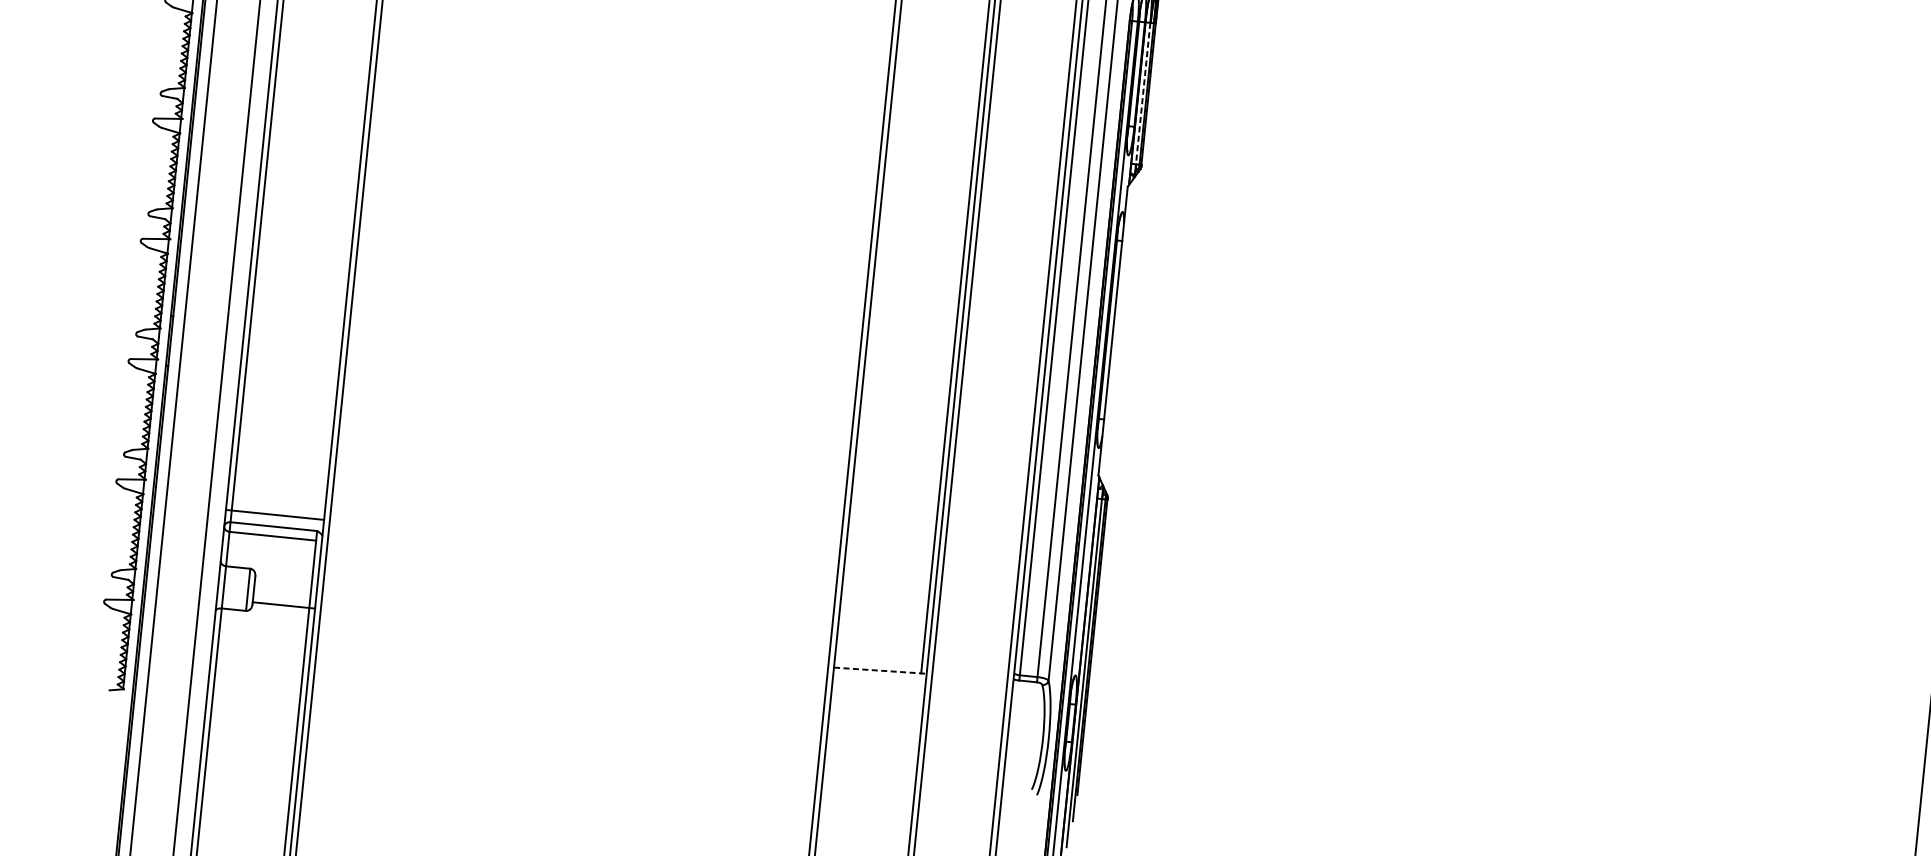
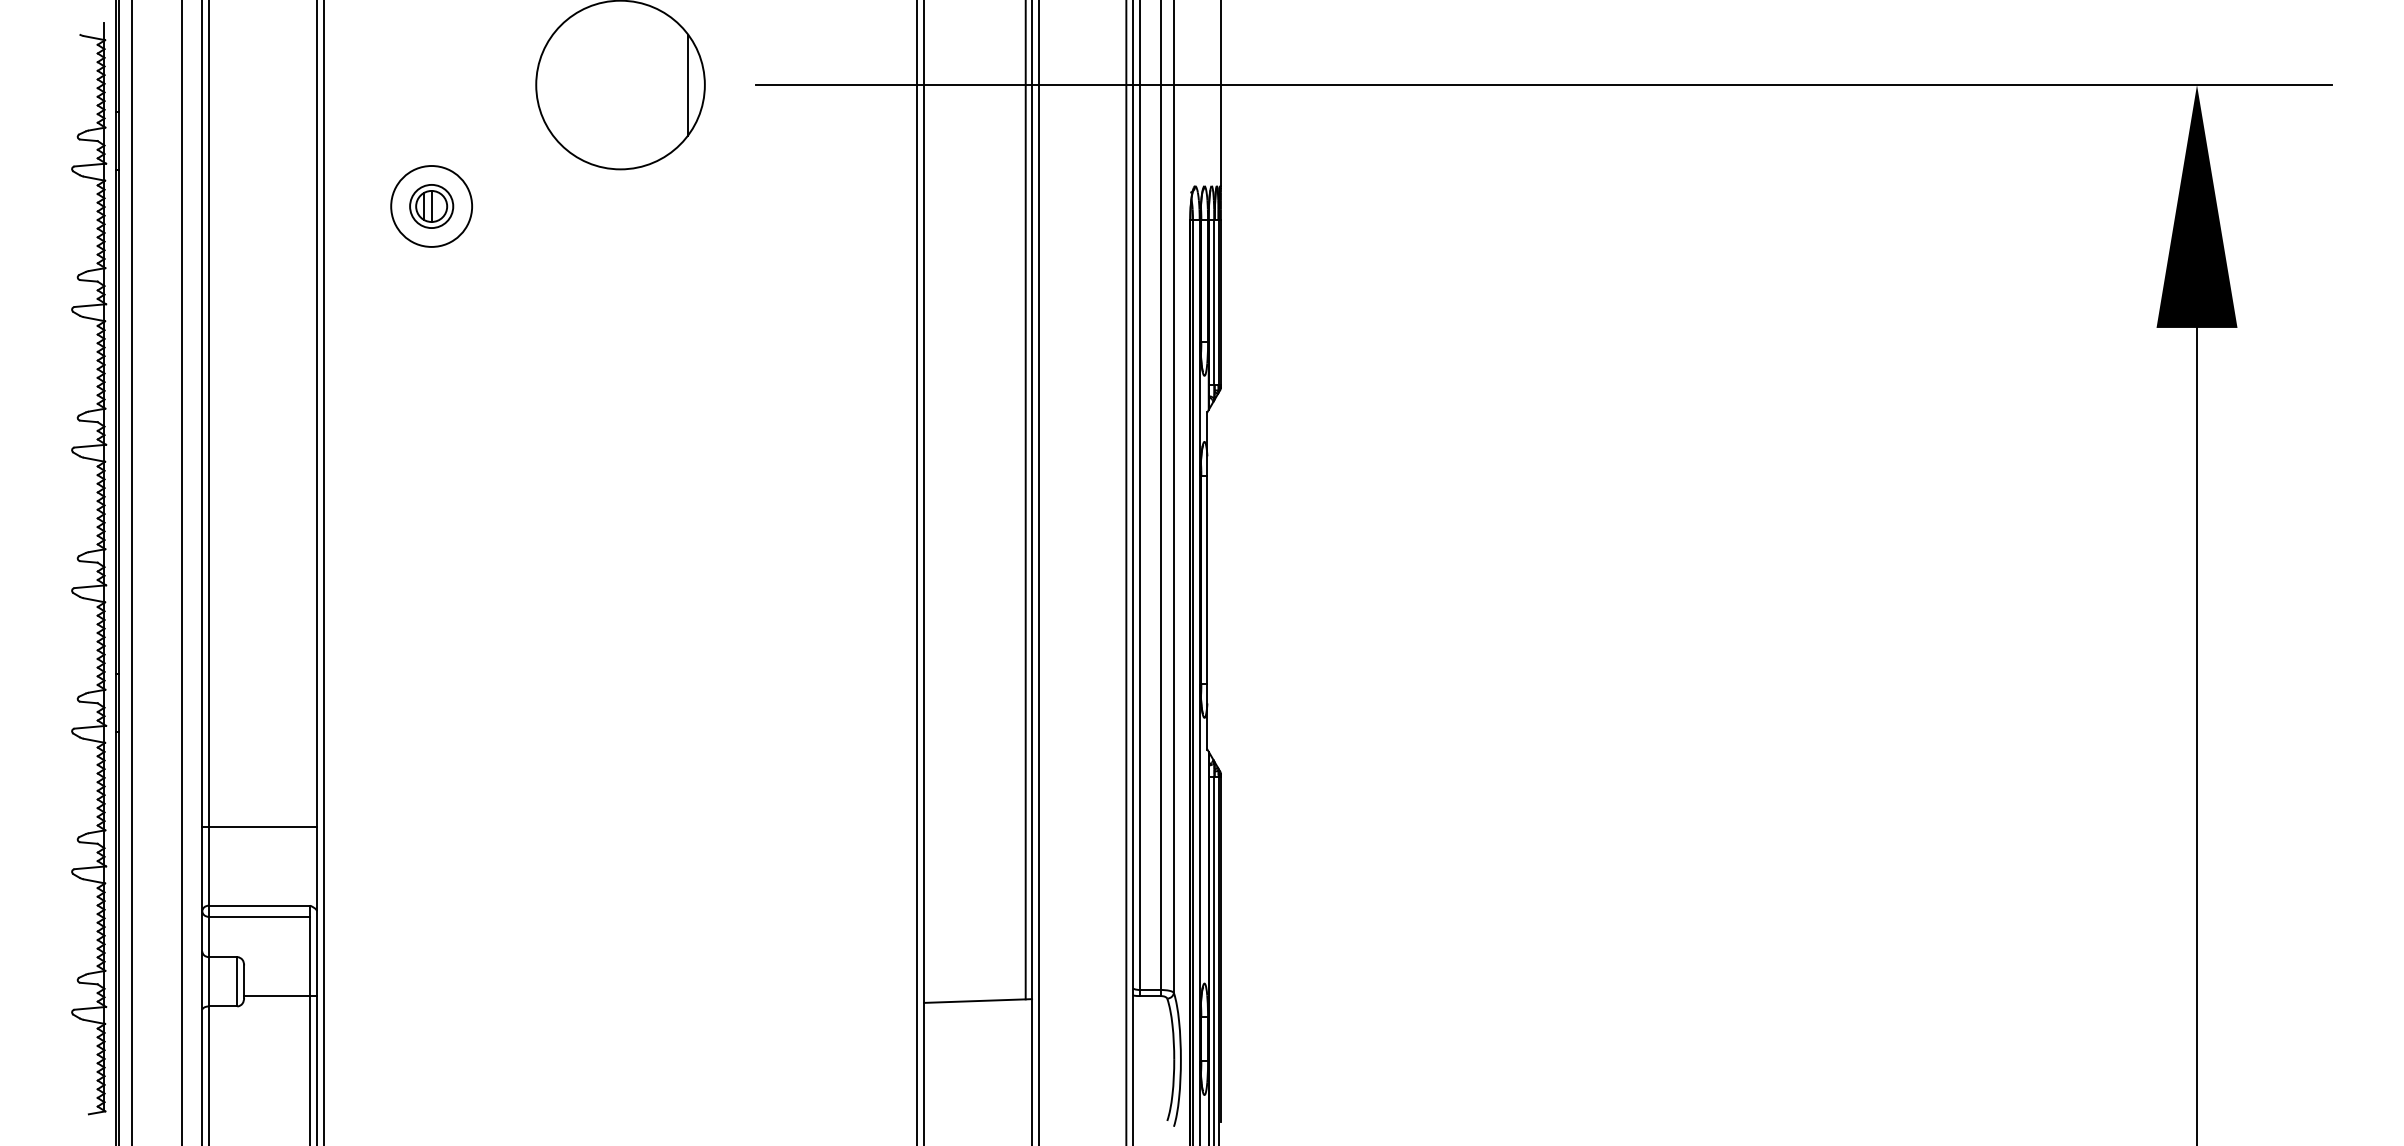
line: (1143, 93) -> (1214, 302), dashed -> solid
line: (274, 514) -> (259, 826), moved
line: (880, 671) -> (978, 1001), dashed -> solid

